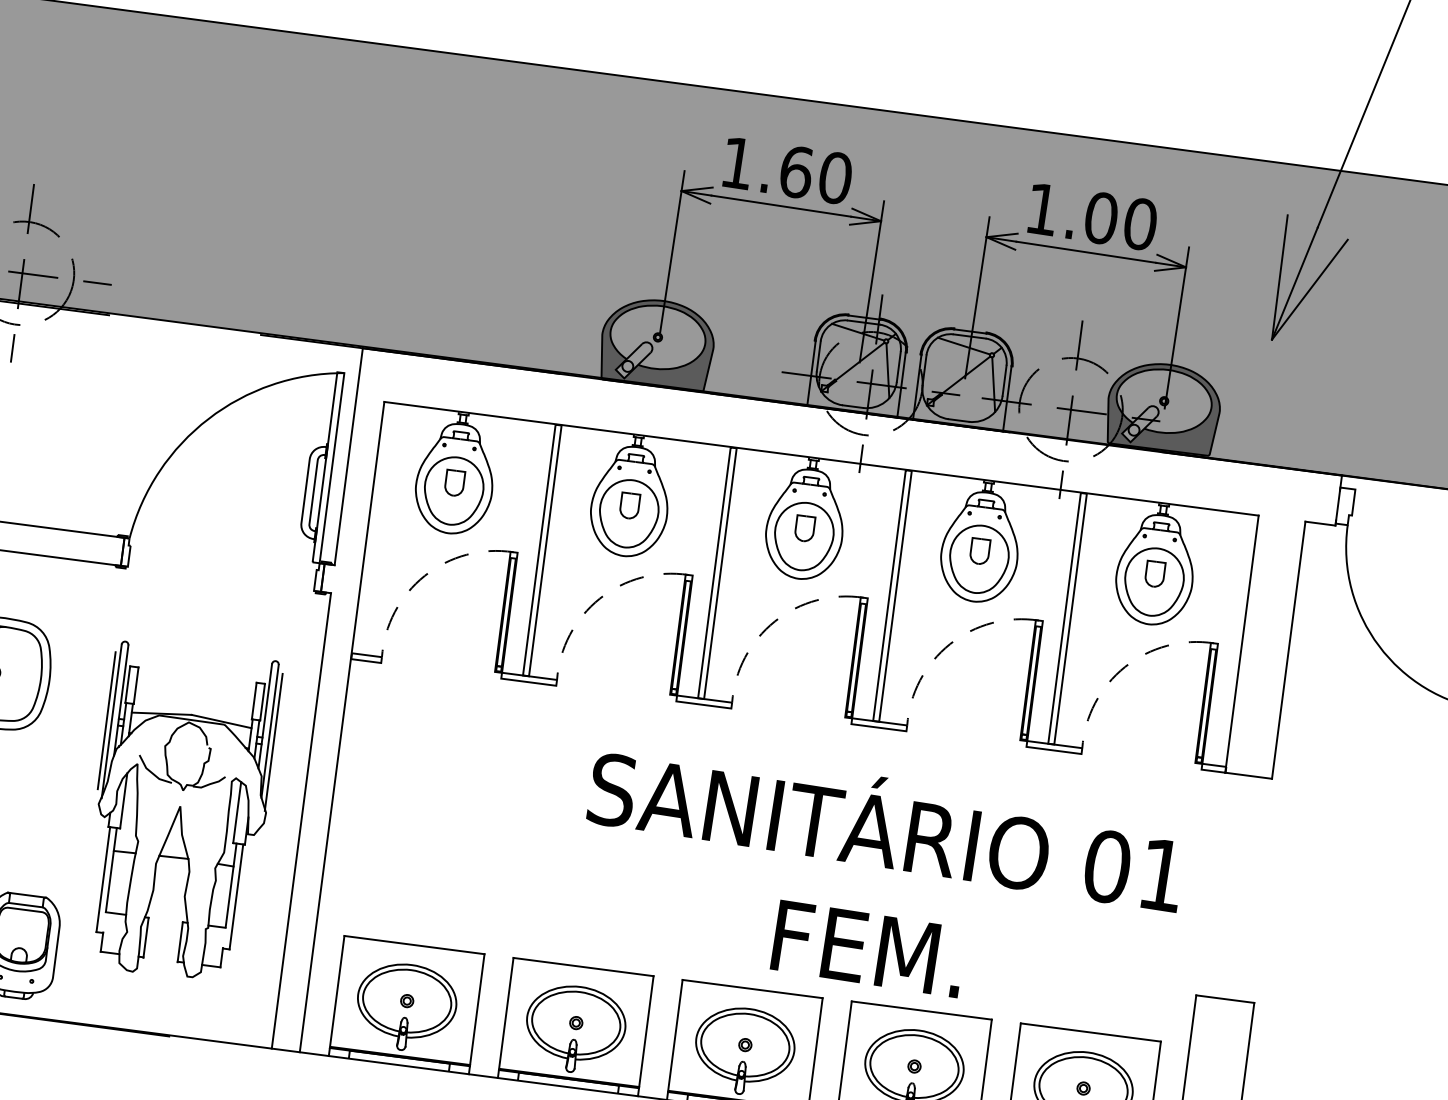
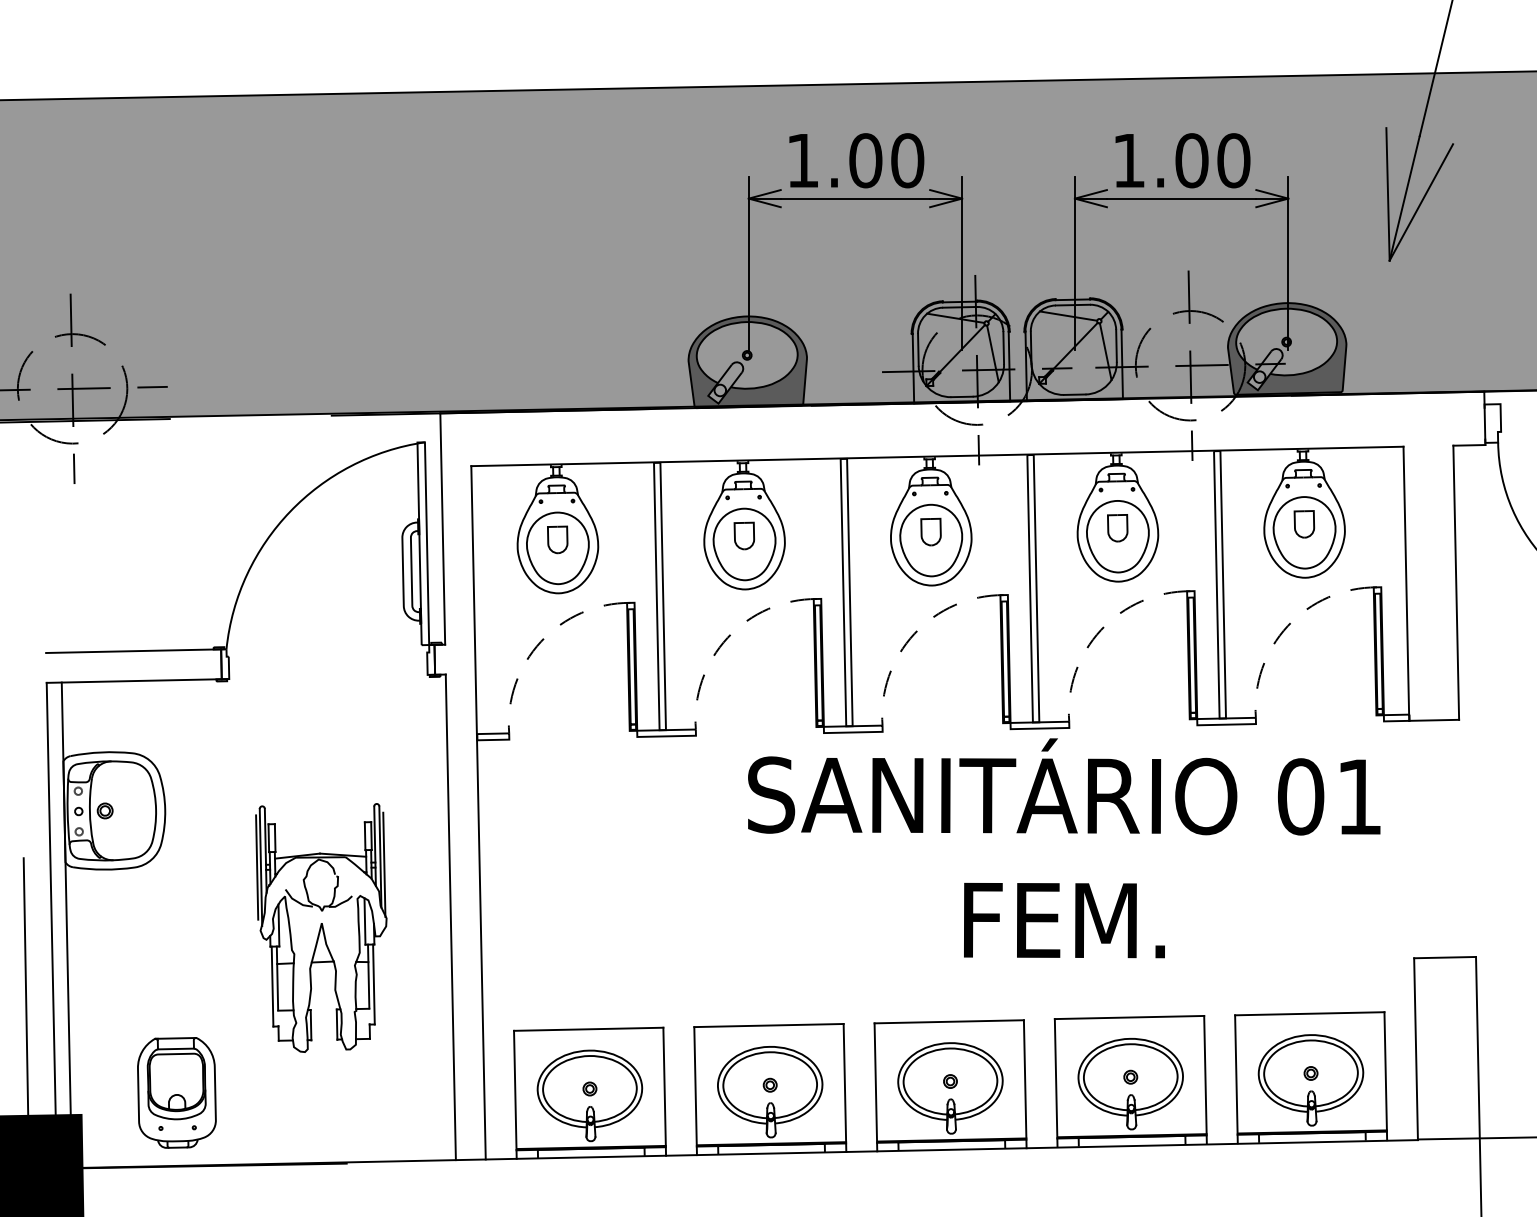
text: (796, 171) -> (865, 160), 1.60 -> 1.00
part: (179, 812) -> (321, 927), size x0.71
text: (879, 881) -> (1064, 848), moved

